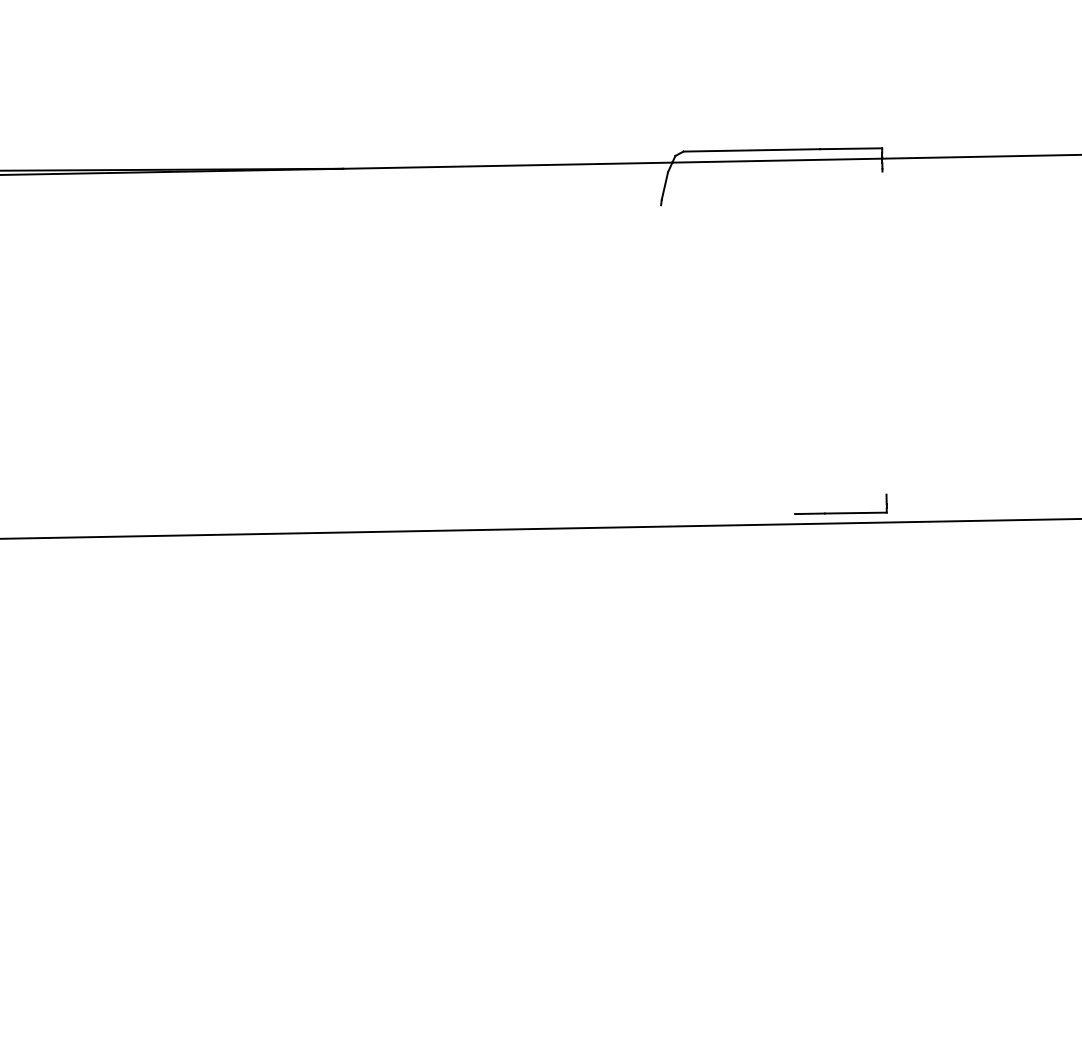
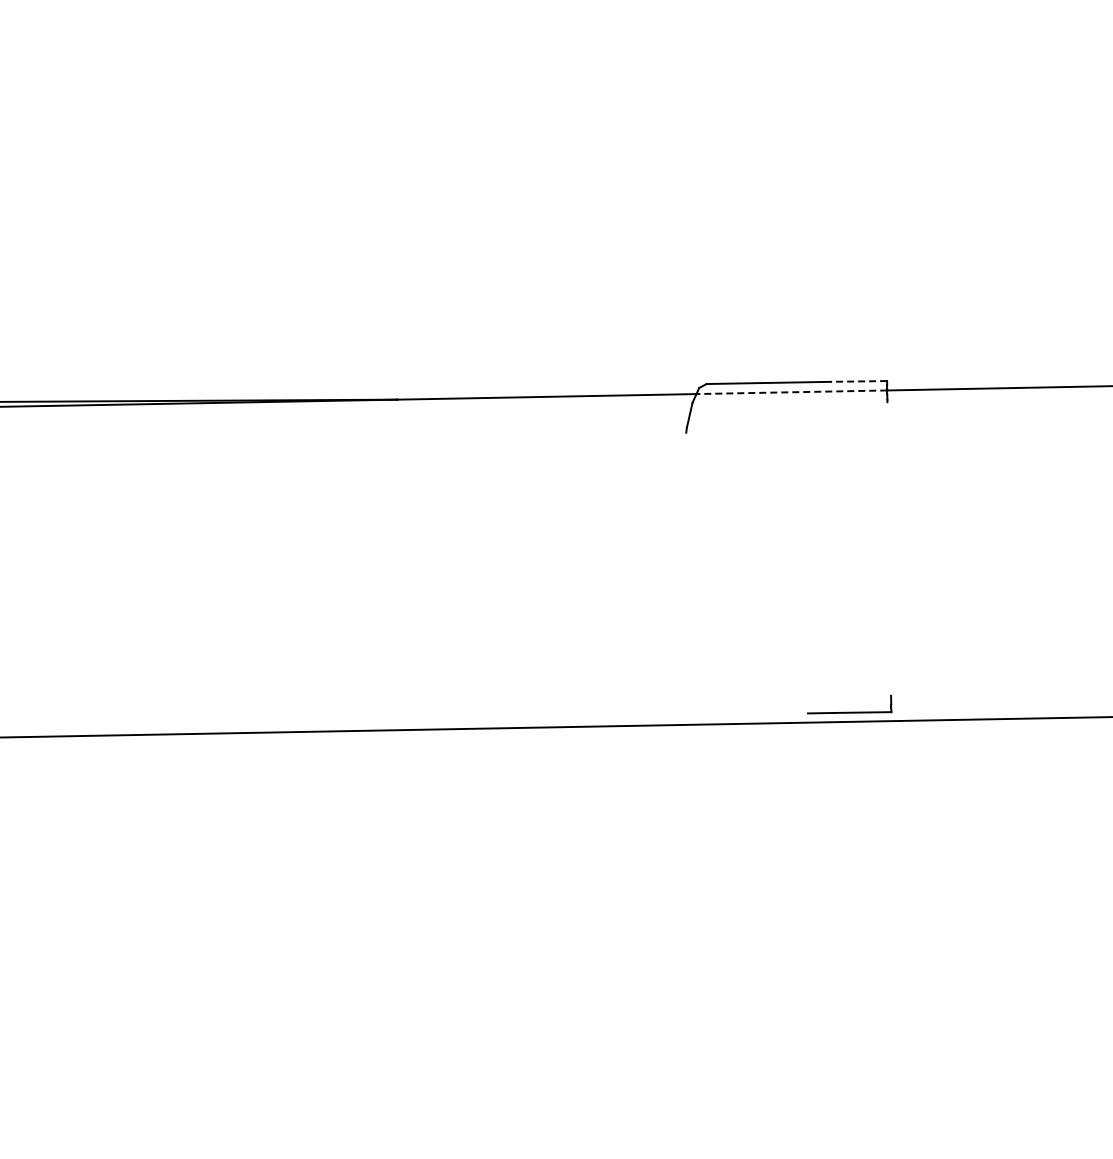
line: (850, 148) -> (858, 381), solid -> dashed
line: (776, 160) -> (791, 392), solid -> dashed

